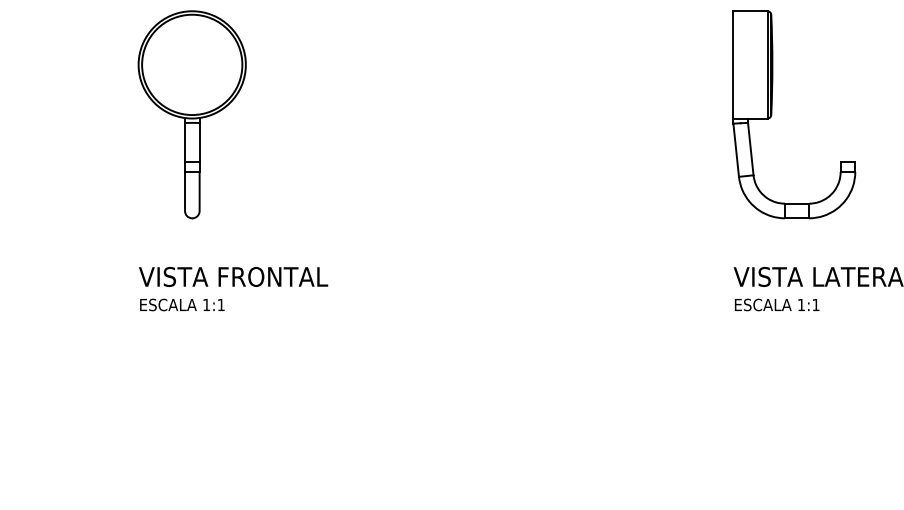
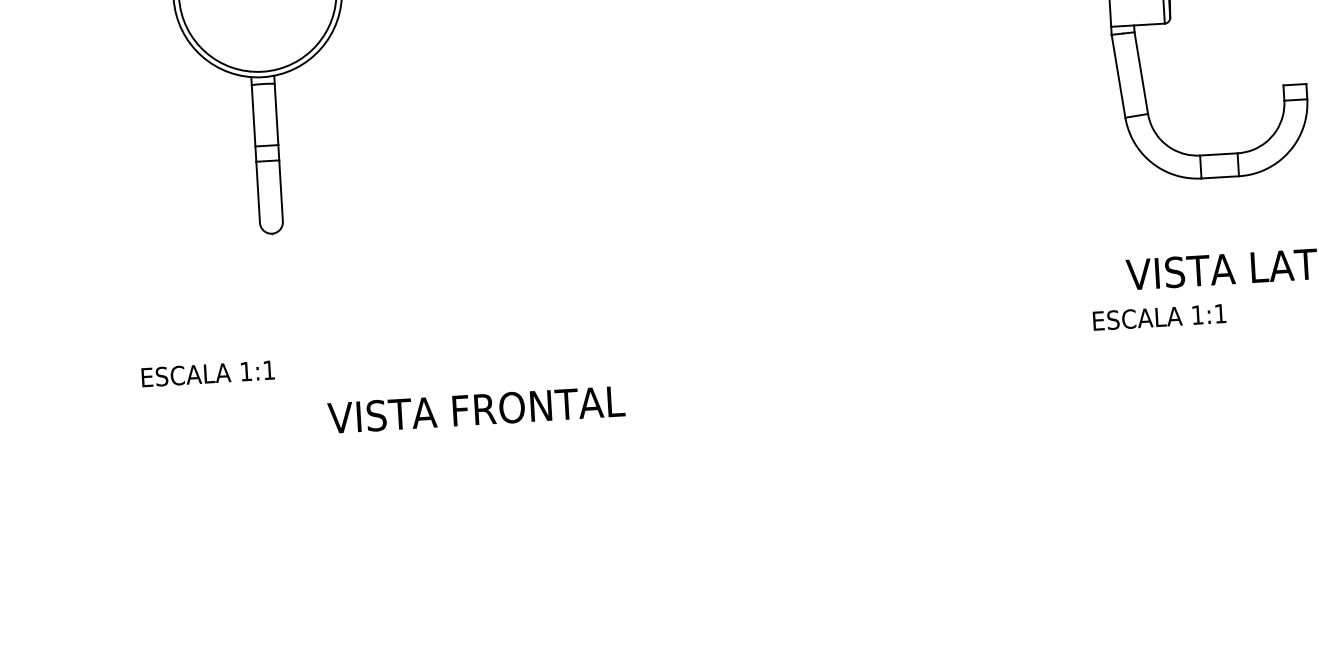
text: (233, 276) -> (476, 409), moved
text: (182, 304) -> (208, 373), moved
text: (777, 304) -> (1160, 316), moved

